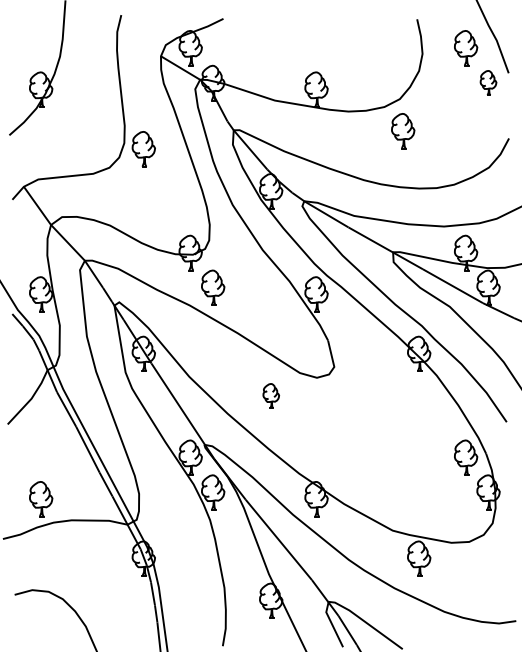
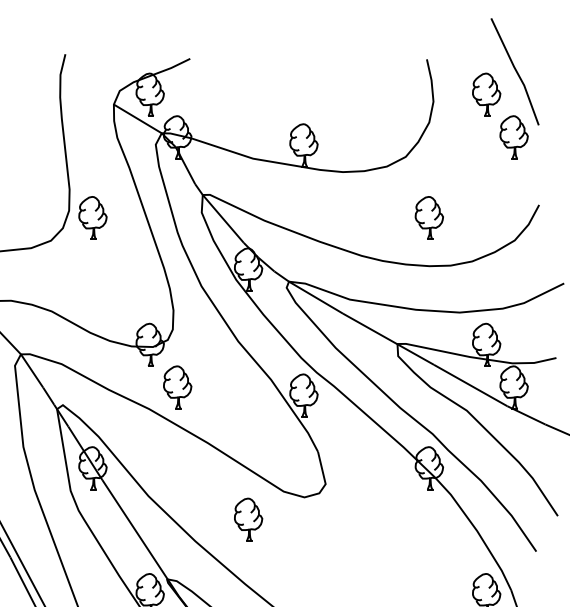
part: (488, 82) -> (514, 136), size x1.43
part: (403, 131) -> (429, 218), moved
part: (271, 395) -> (248, 519), size x1.43

